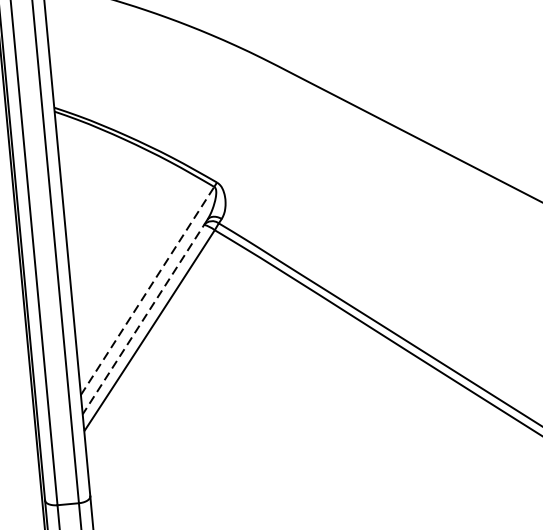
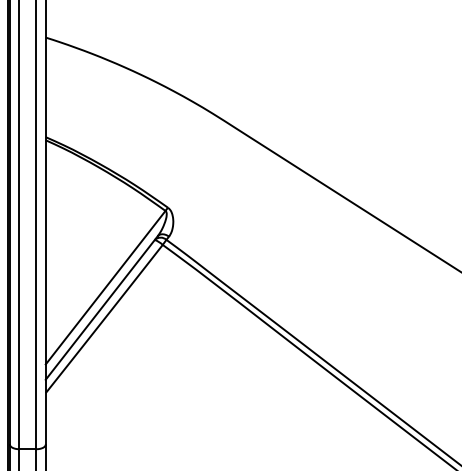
line: (147, 290) -> (105, 287), dashed -> solid
line: (144, 317) -> (101, 308), dashed -> solid

